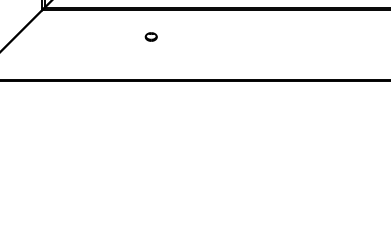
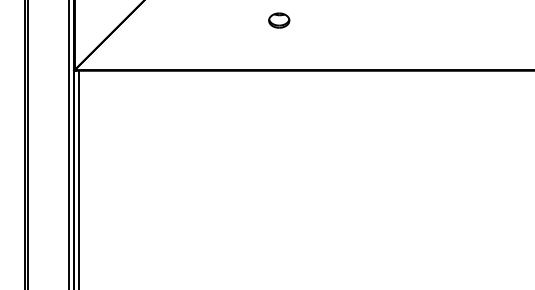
part: (150, 36) -> (278, 20), size x1.6

